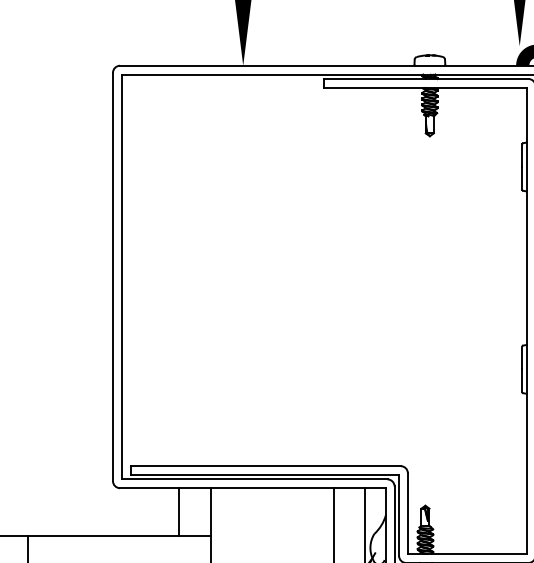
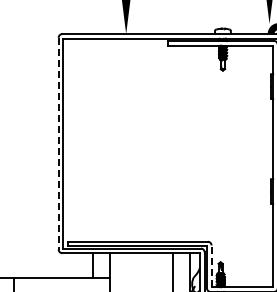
line: (112, 276) -> (58, 143), solid -> dashed
line: (407, 513) -> (211, 266), solid -> dashed

